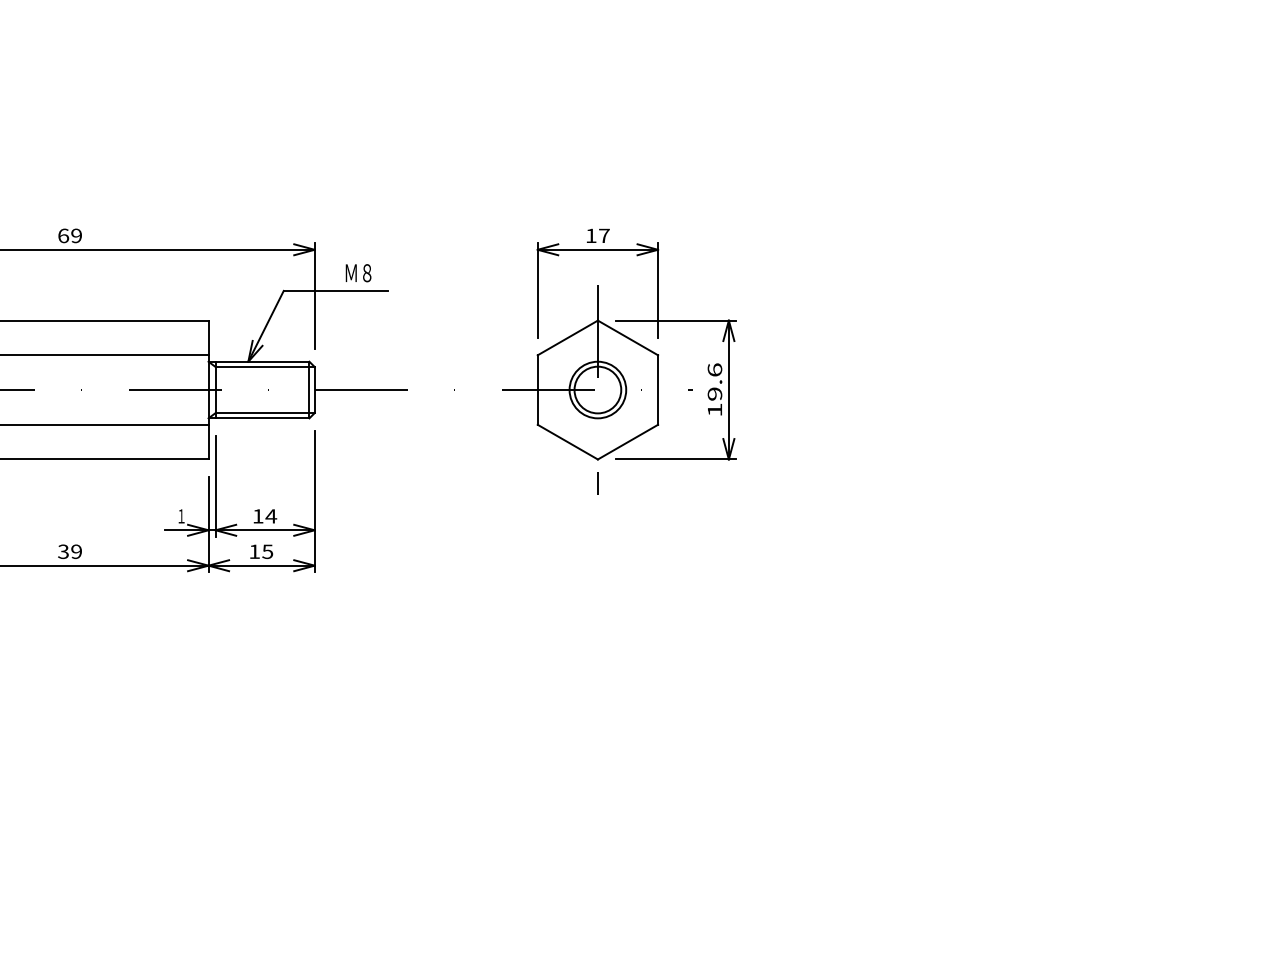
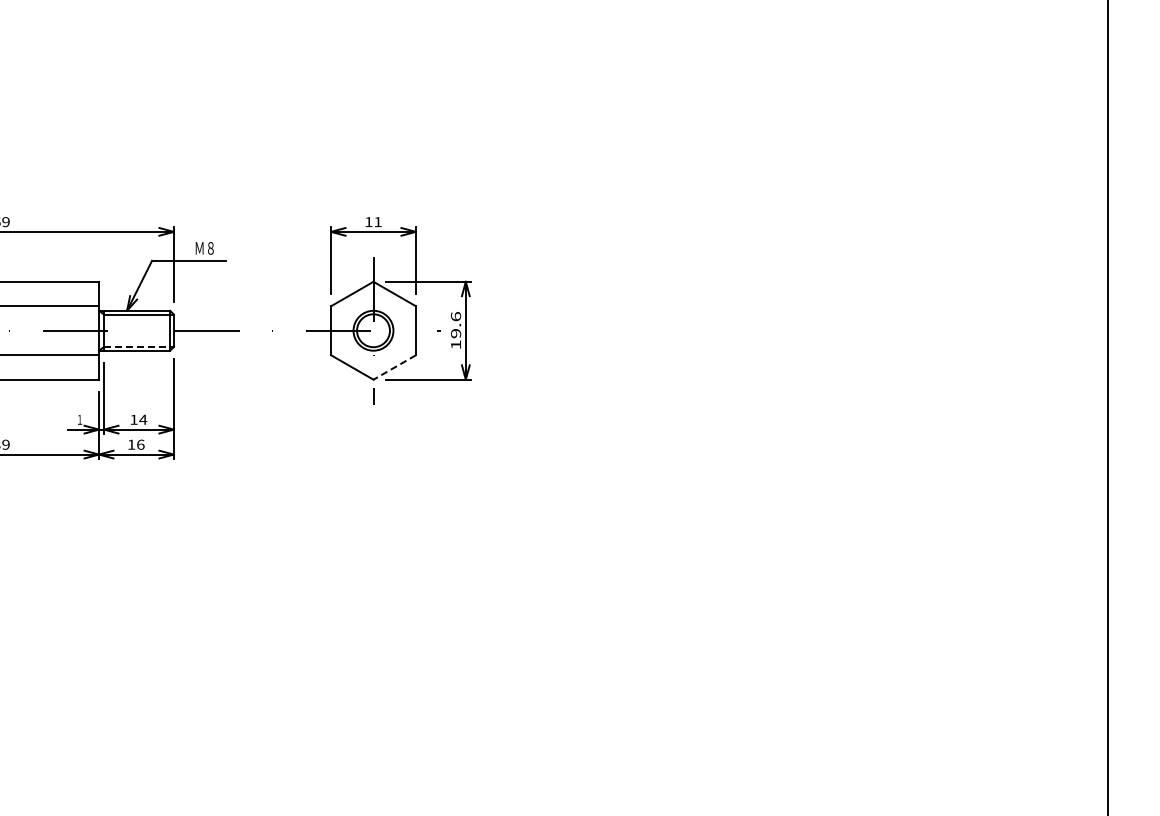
text: (603, 236) -> (377, 222), 17 -> 11
line: (264, 412) -> (138, 346), solid -> dashed
line: (627, 442) -> (394, 367), solid -> dashed
text: (267, 551) -> (140, 444), 15 -> 16

